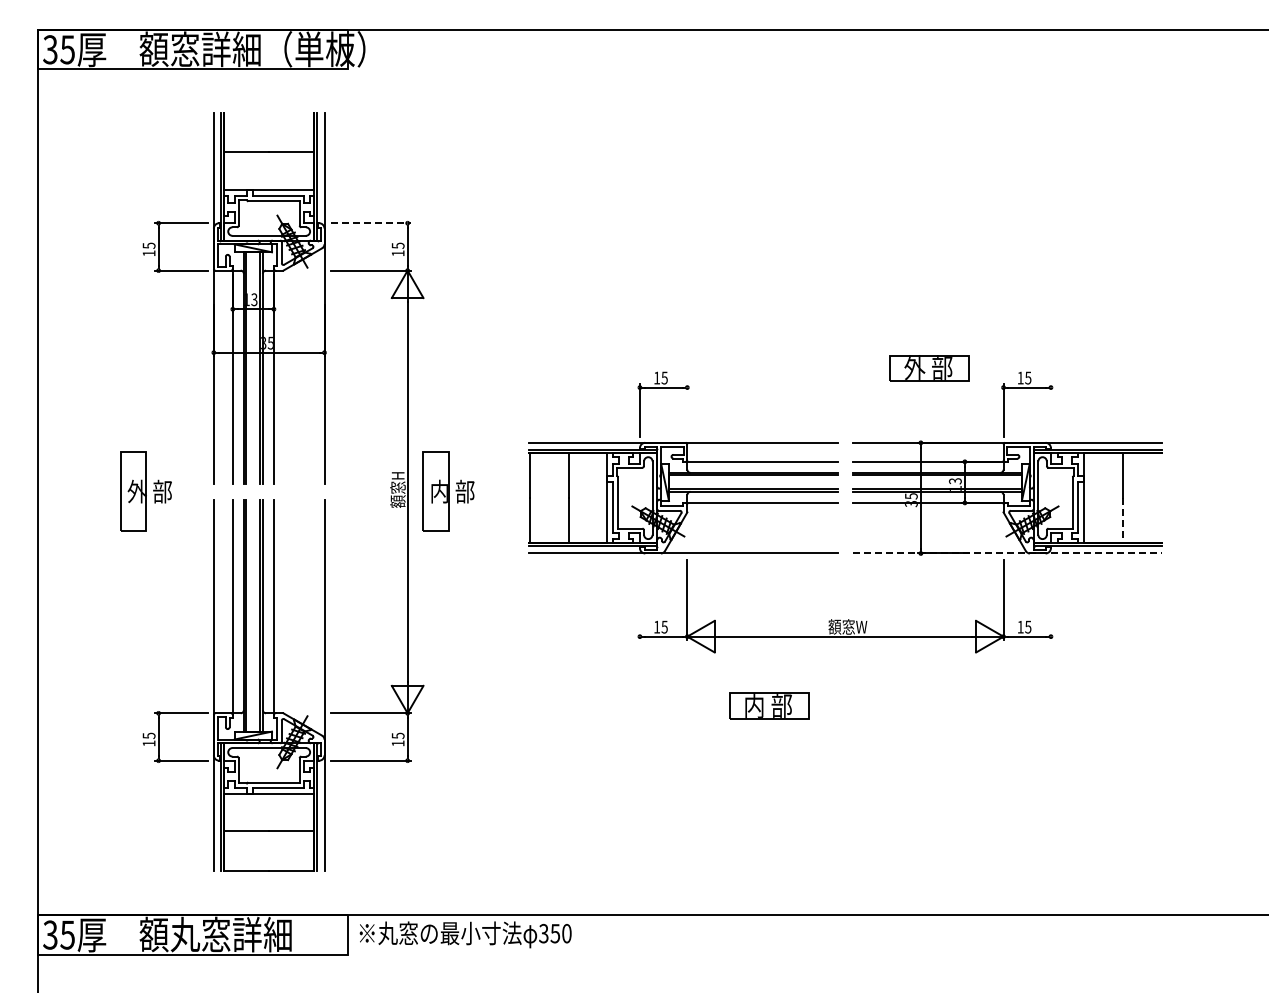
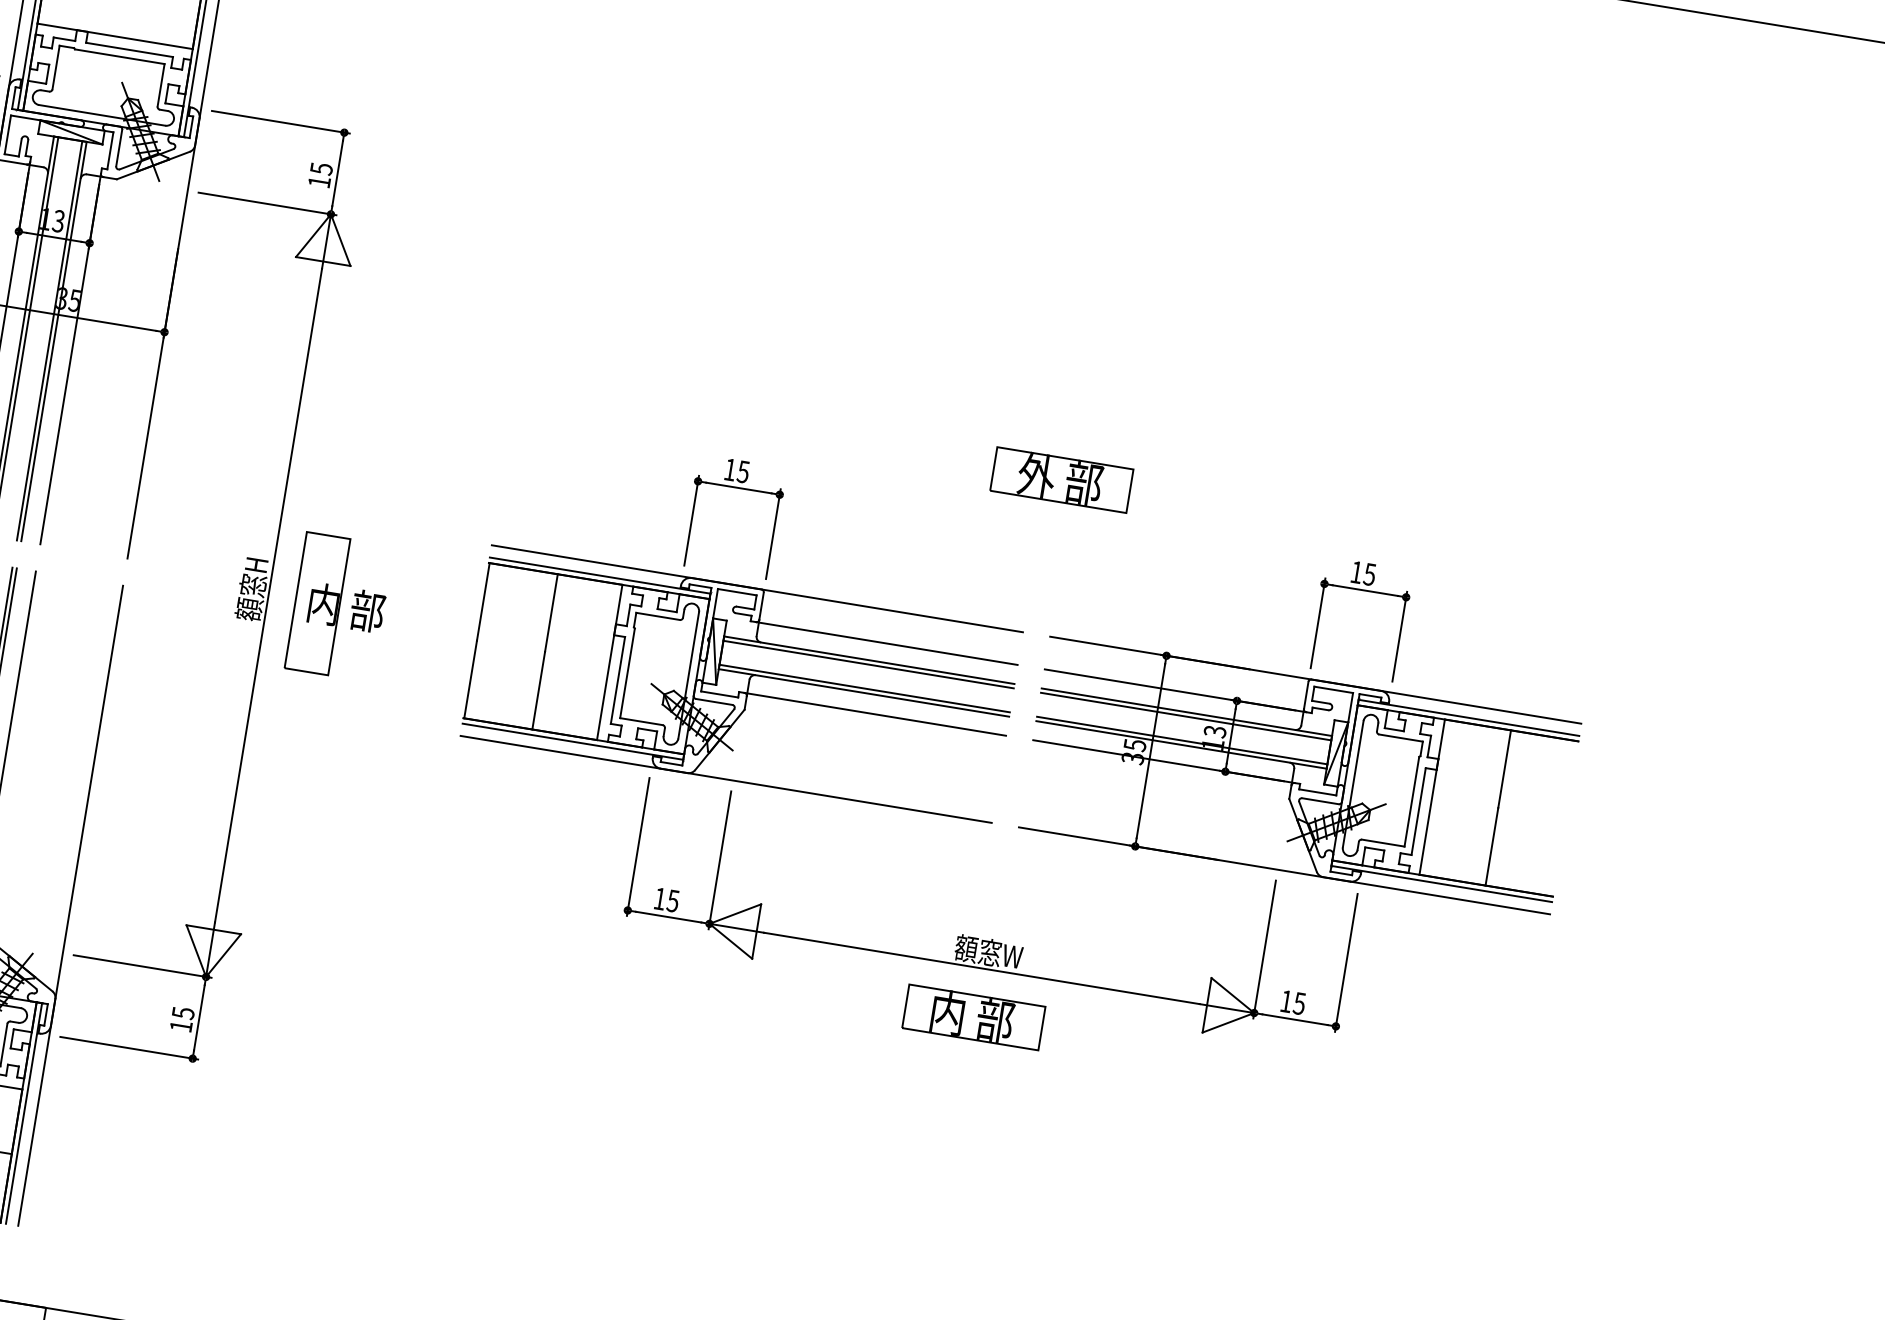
line: (370, 223) -> (280, 122), dashed -> solid
part: (929, 368) -> (1061, 480), moved
line: (687, 410) -> (773, 534), added
line: (1050, 410) -> (1398, 636), added
line: (1122, 520) -> (1491, 846), dashed -> solid
line: (1007, 553) -> (1284, 870), dashed -> solid
line: (639, 599) -> (637, 846), added
line: (1050, 599) -> (1345, 962), added
part: (769, 705) -> (974, 1016), moved

